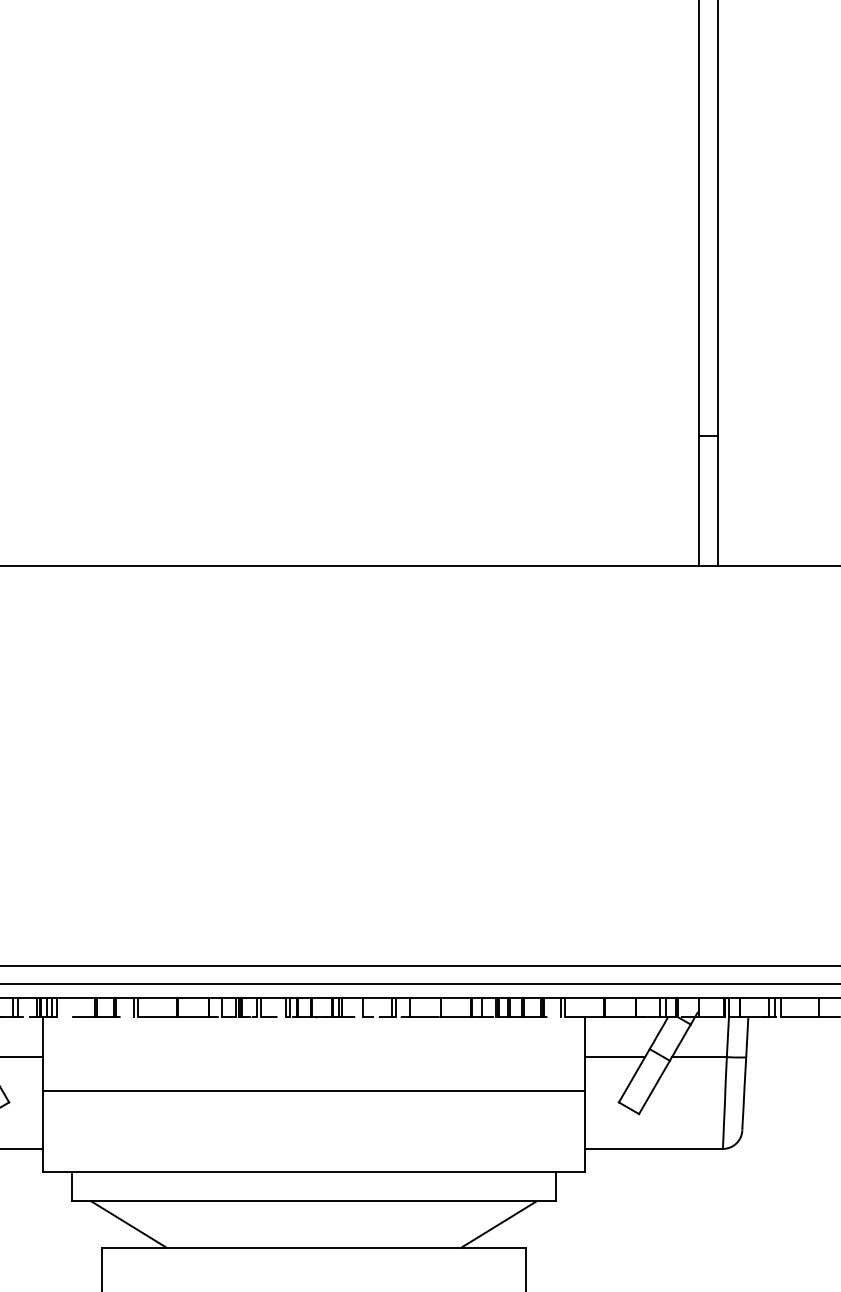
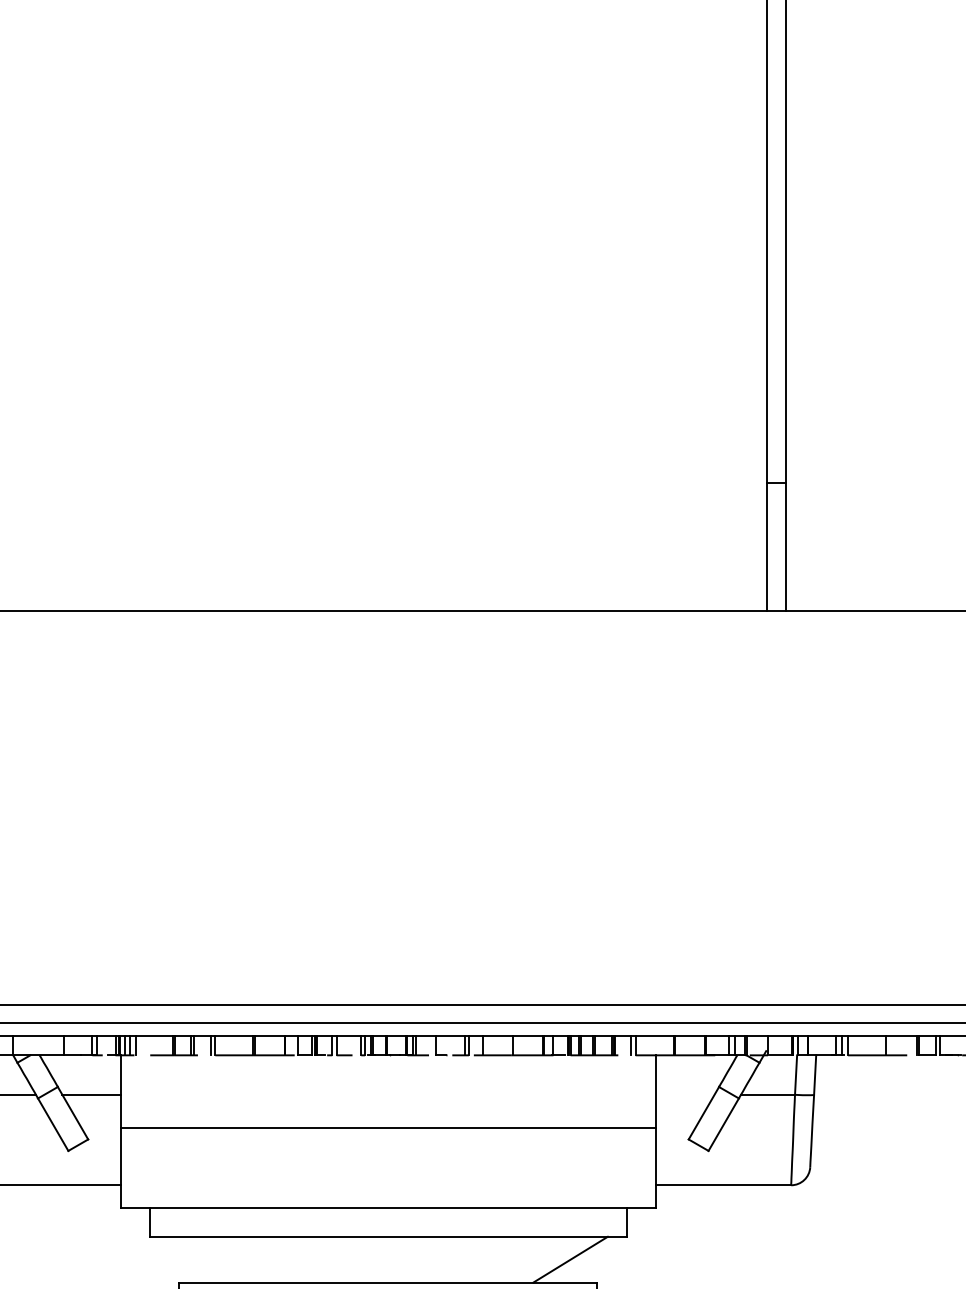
line: (614, 1056) -> (684, 1094), removed
line: (128, 1224) -> (205, 1259), removed

